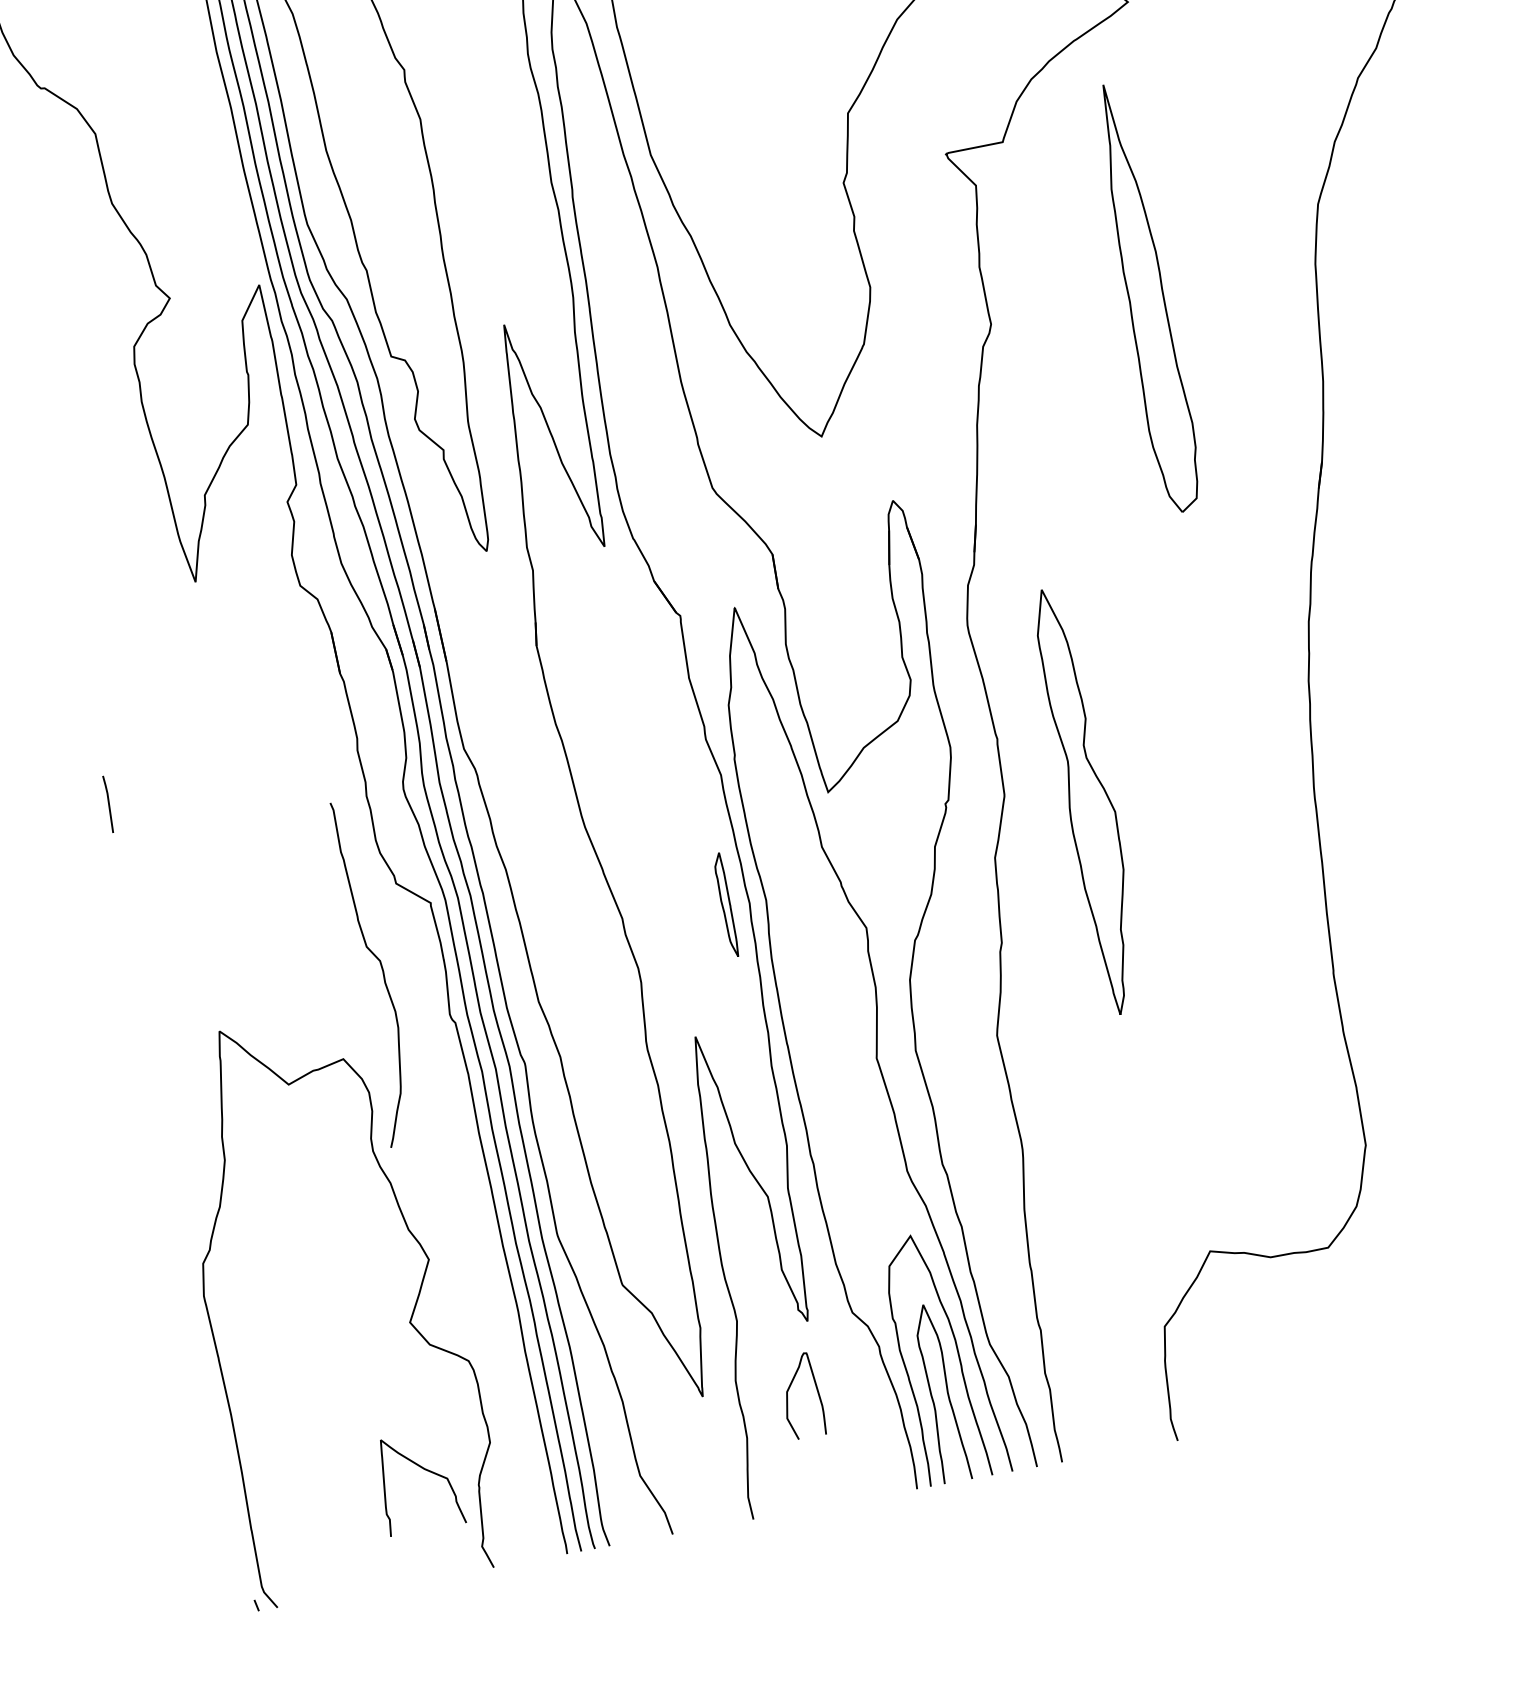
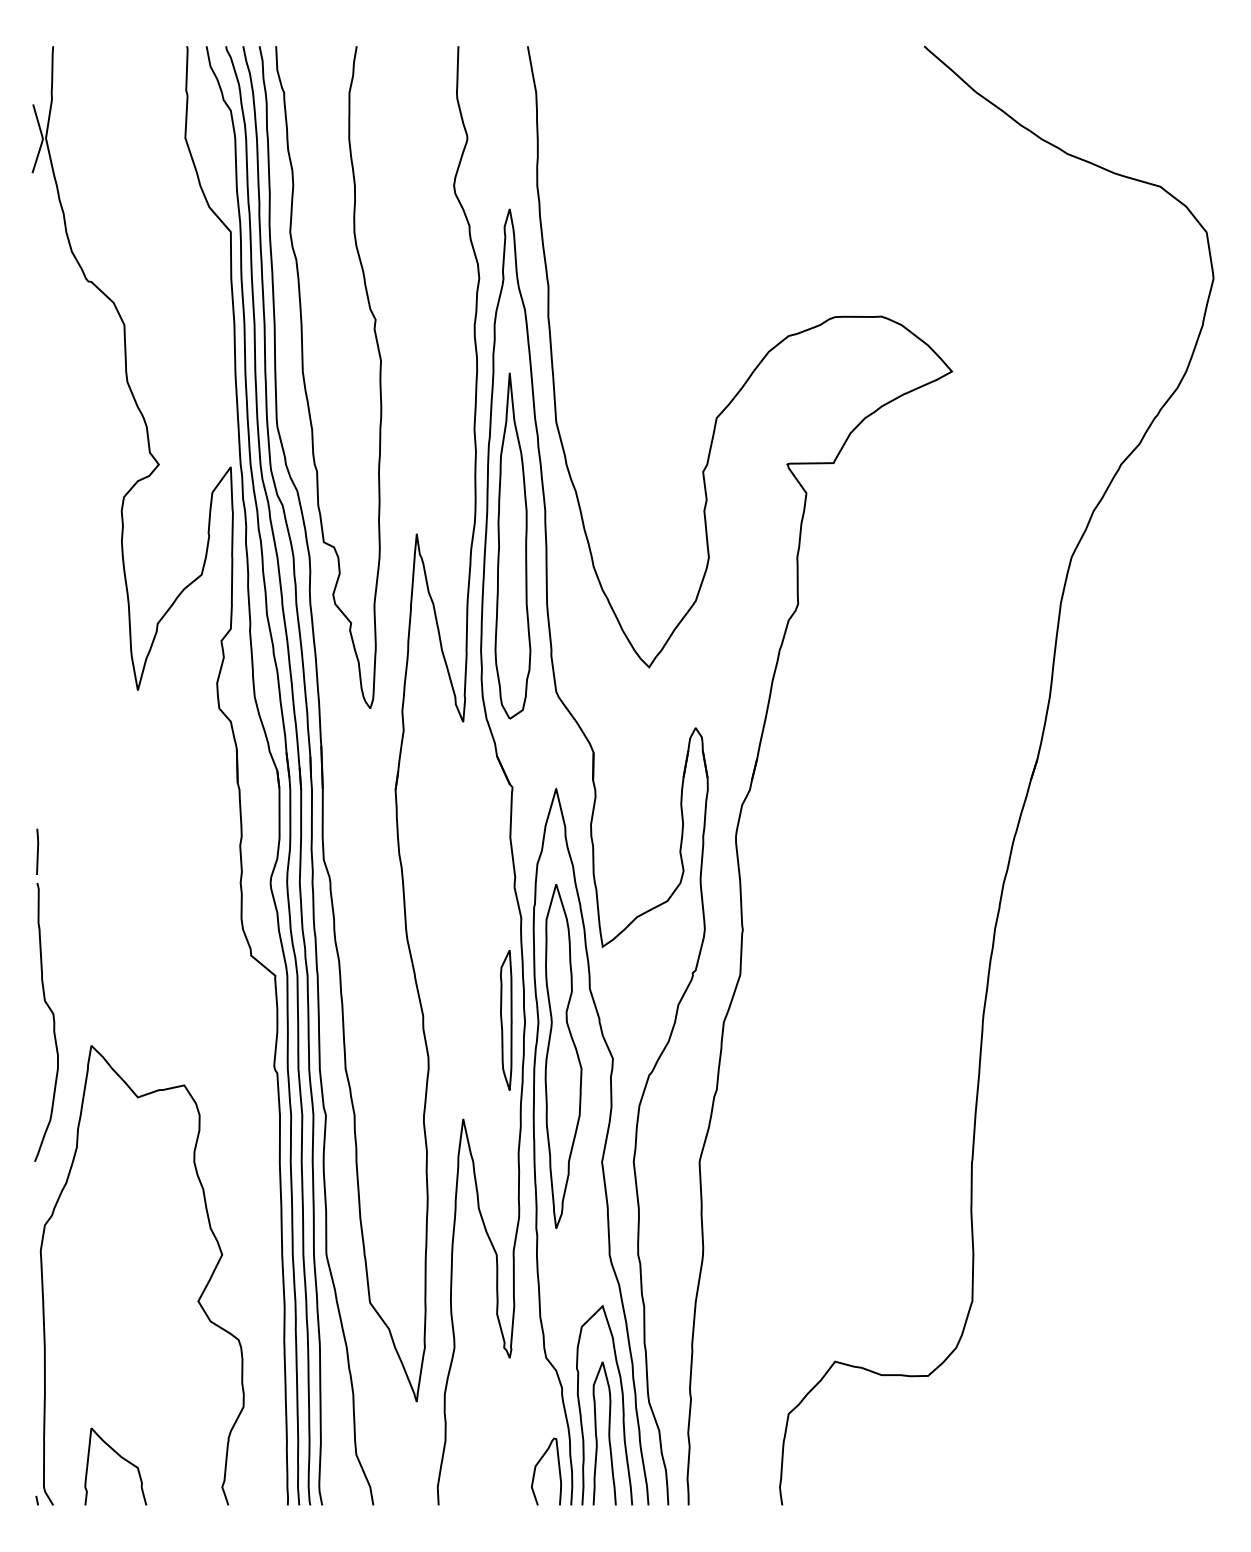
part: (1146, 297) -> (512, 545), moved
part: (1090, 800) -> (563, 1056), moved
part: (726, 905) -> (506, 1020), size x1.67
curve: (382, 971) -> (53, 1022), moved
curve: (790, 1388) -> (538, 1464), moved
curve: (424, 1470) -> (121, 1458), moved

